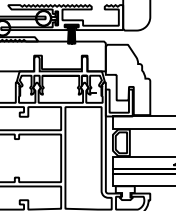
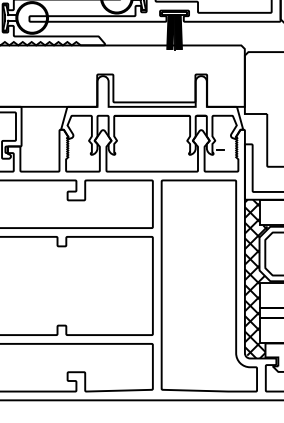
hatch: (110, 154) -> (254, 278), added

